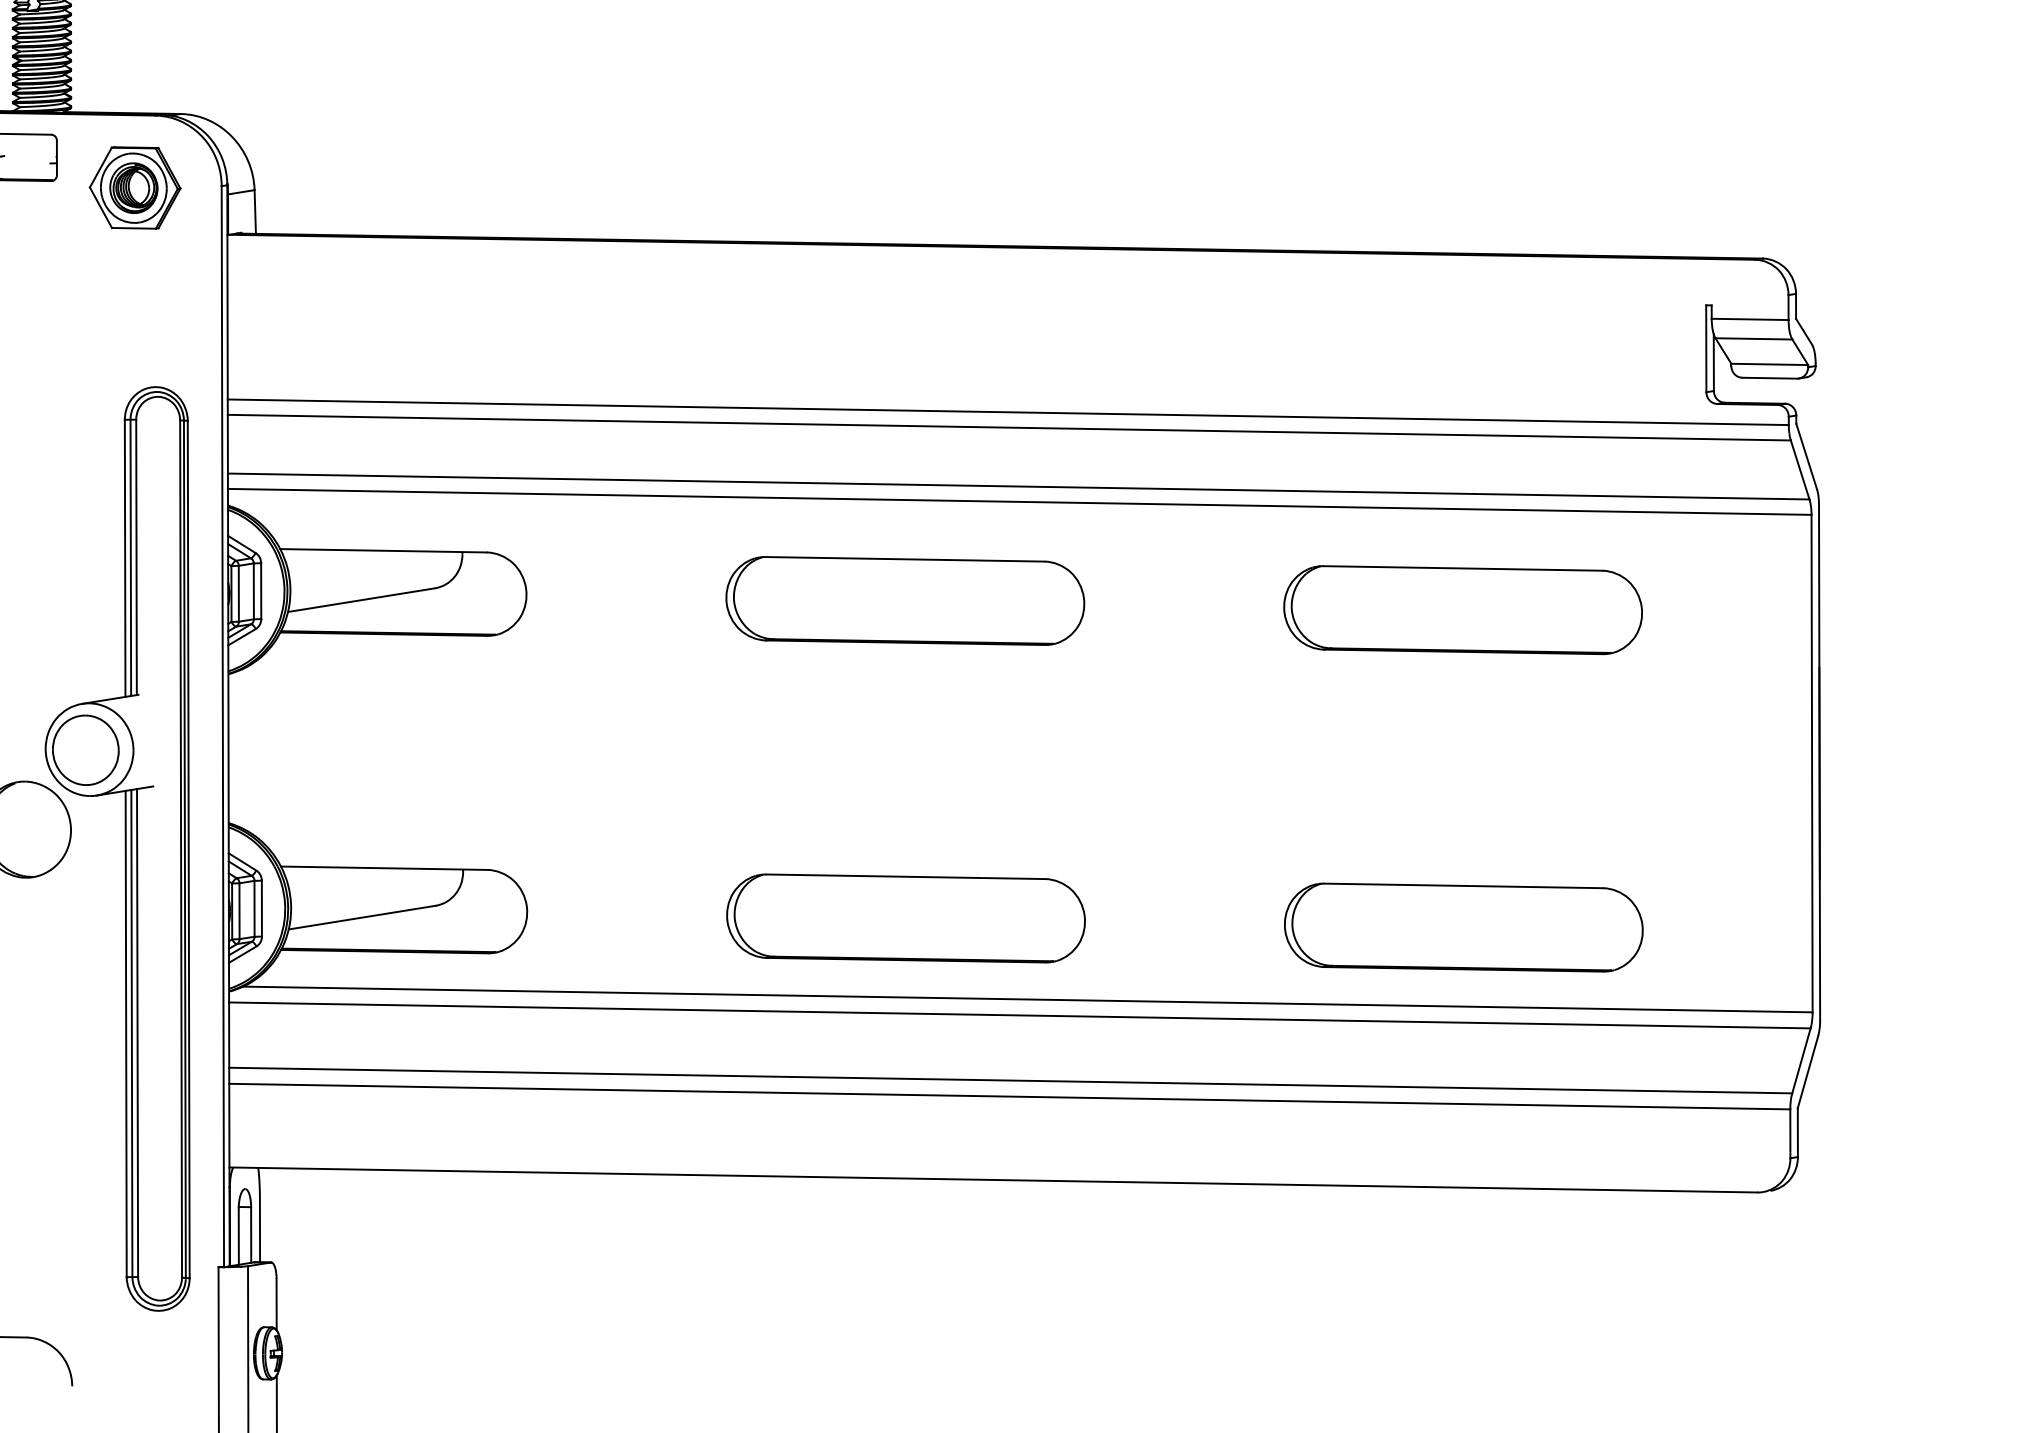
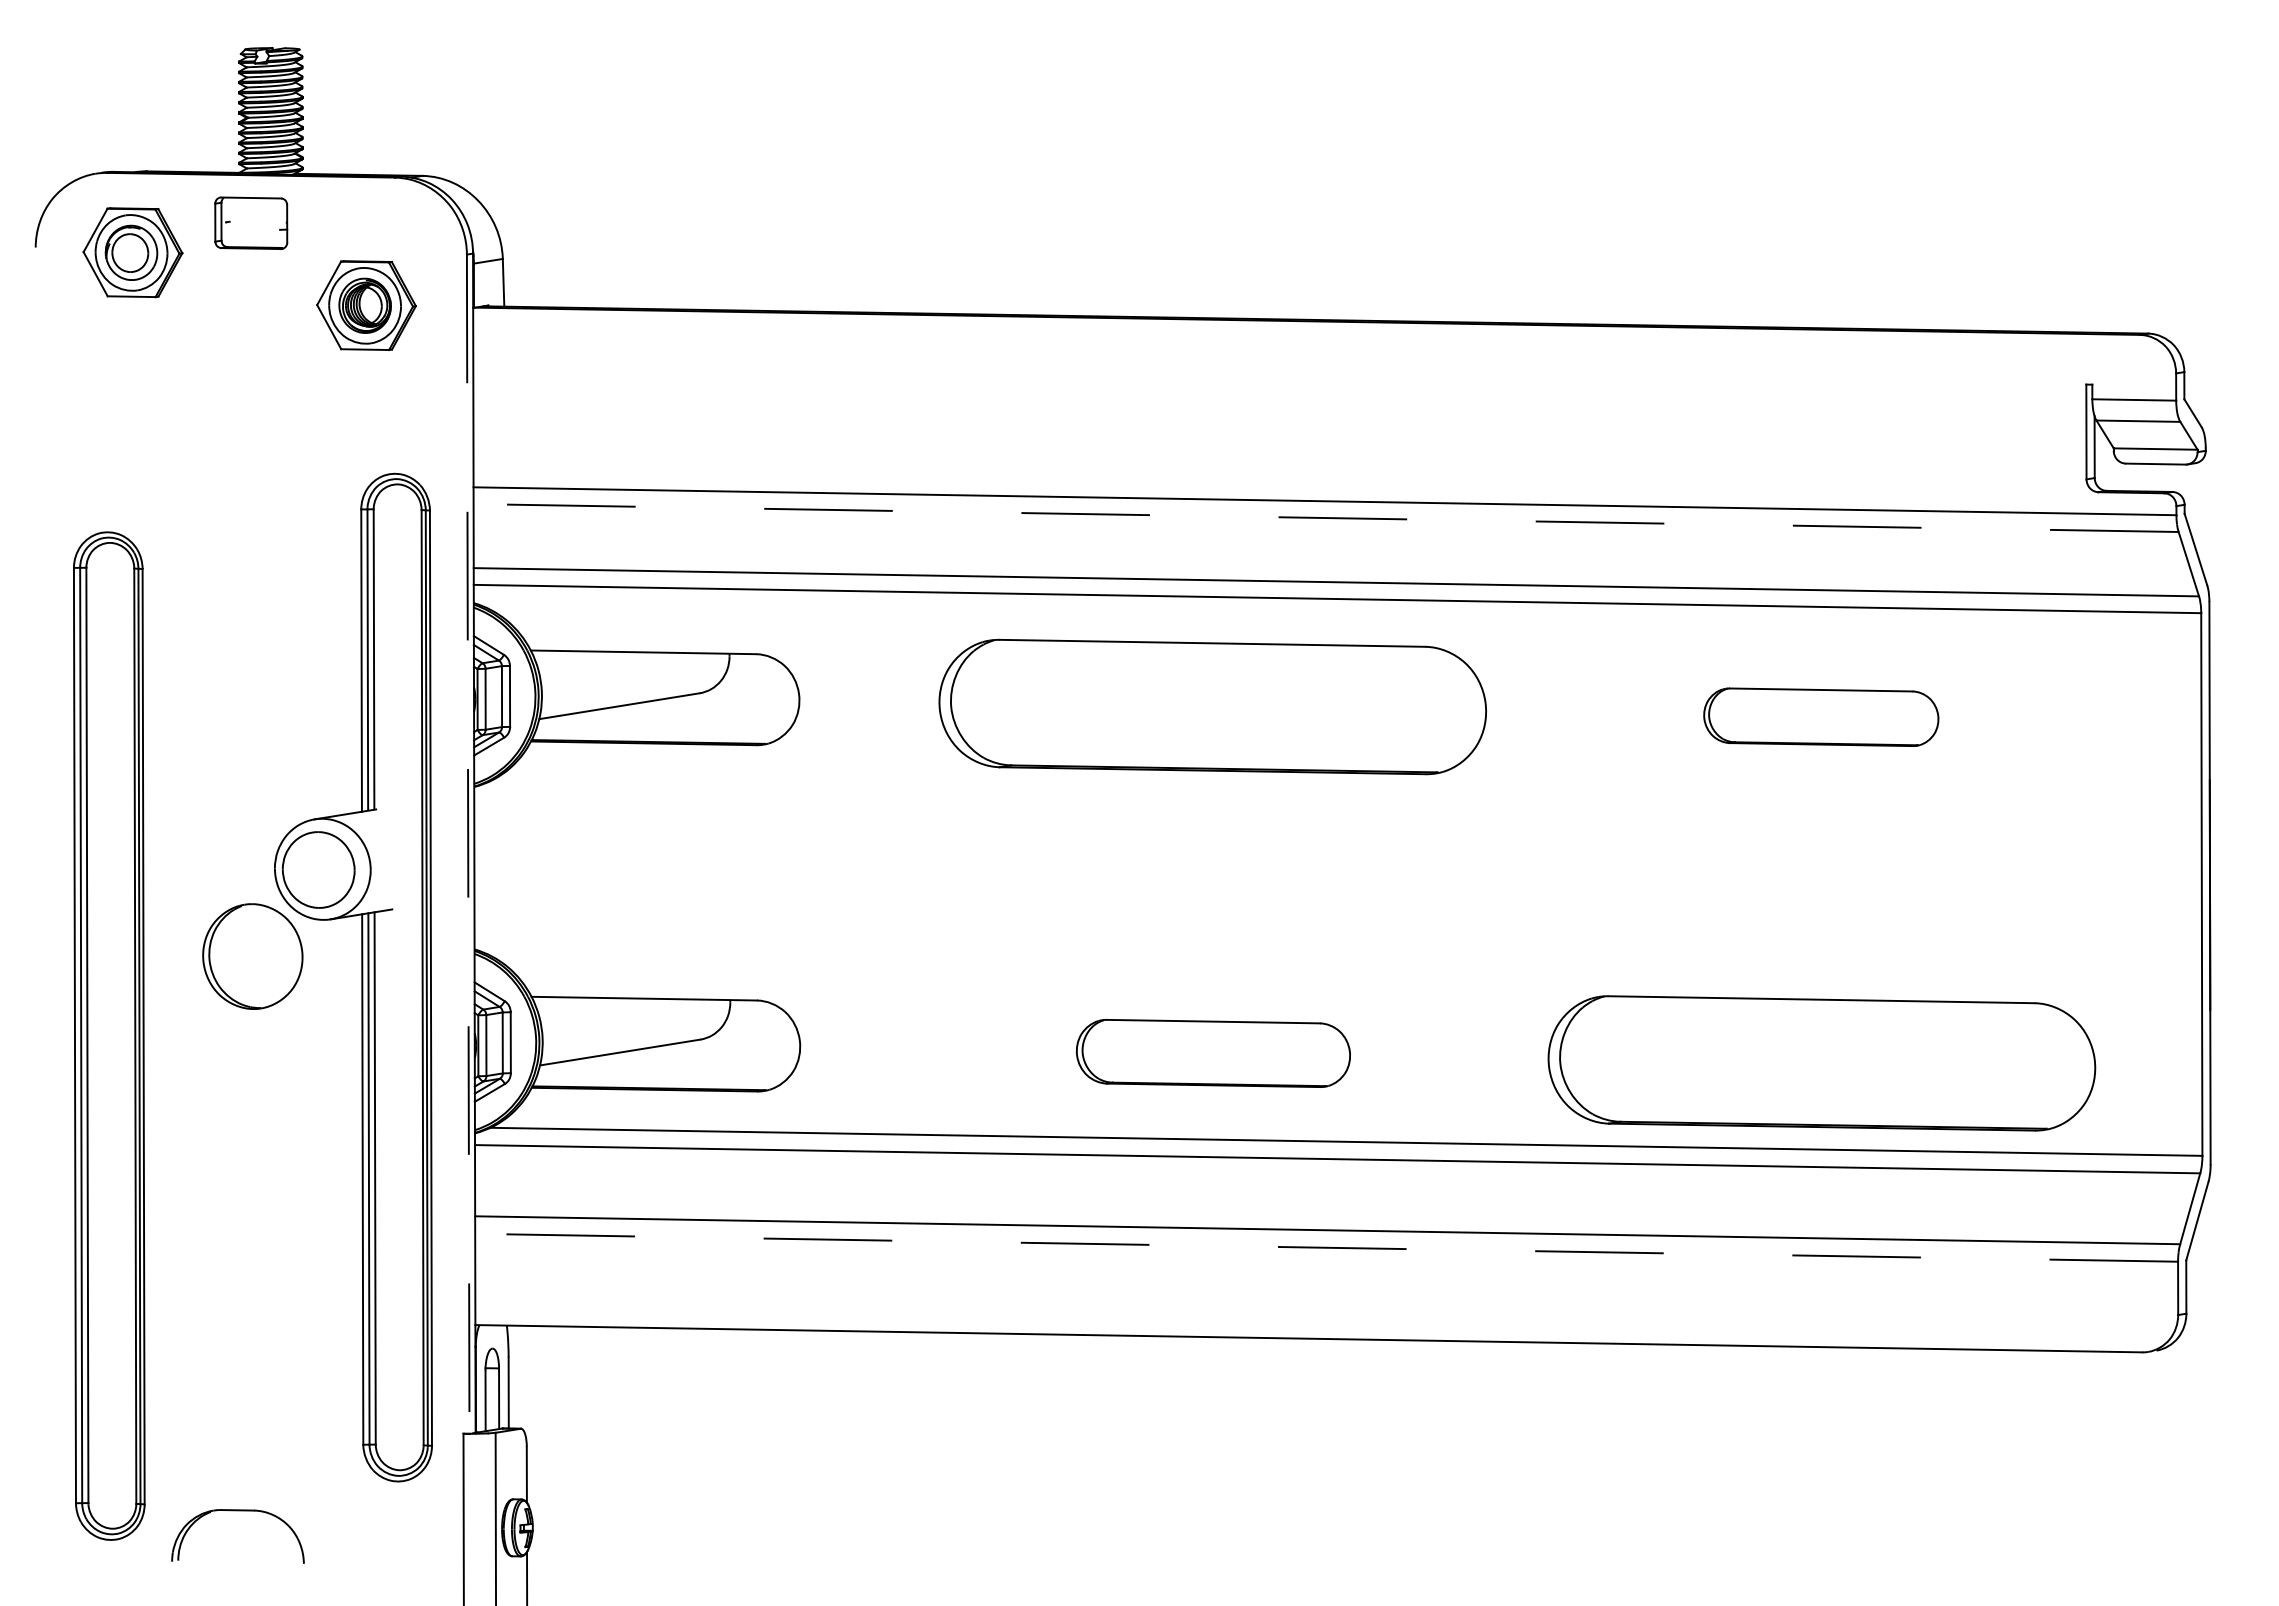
part: (135, 187) -> (366, 305), moved
line: (1009, 428) -> (1326, 518), solid -> dashed
part: (905, 601) -> (1212, 707), size x1.4
part: (1463, 610) -> (1821, 717), size x0.6
line: (223, 726) -> (468, 844), solid -> dashed
part: (906, 918) -> (1213, 1053), size x0.7
part: (1463, 927) -> (1821, 1063), size x1.4
line: (1009, 1096) -> (1326, 1247), solid -> dashed

